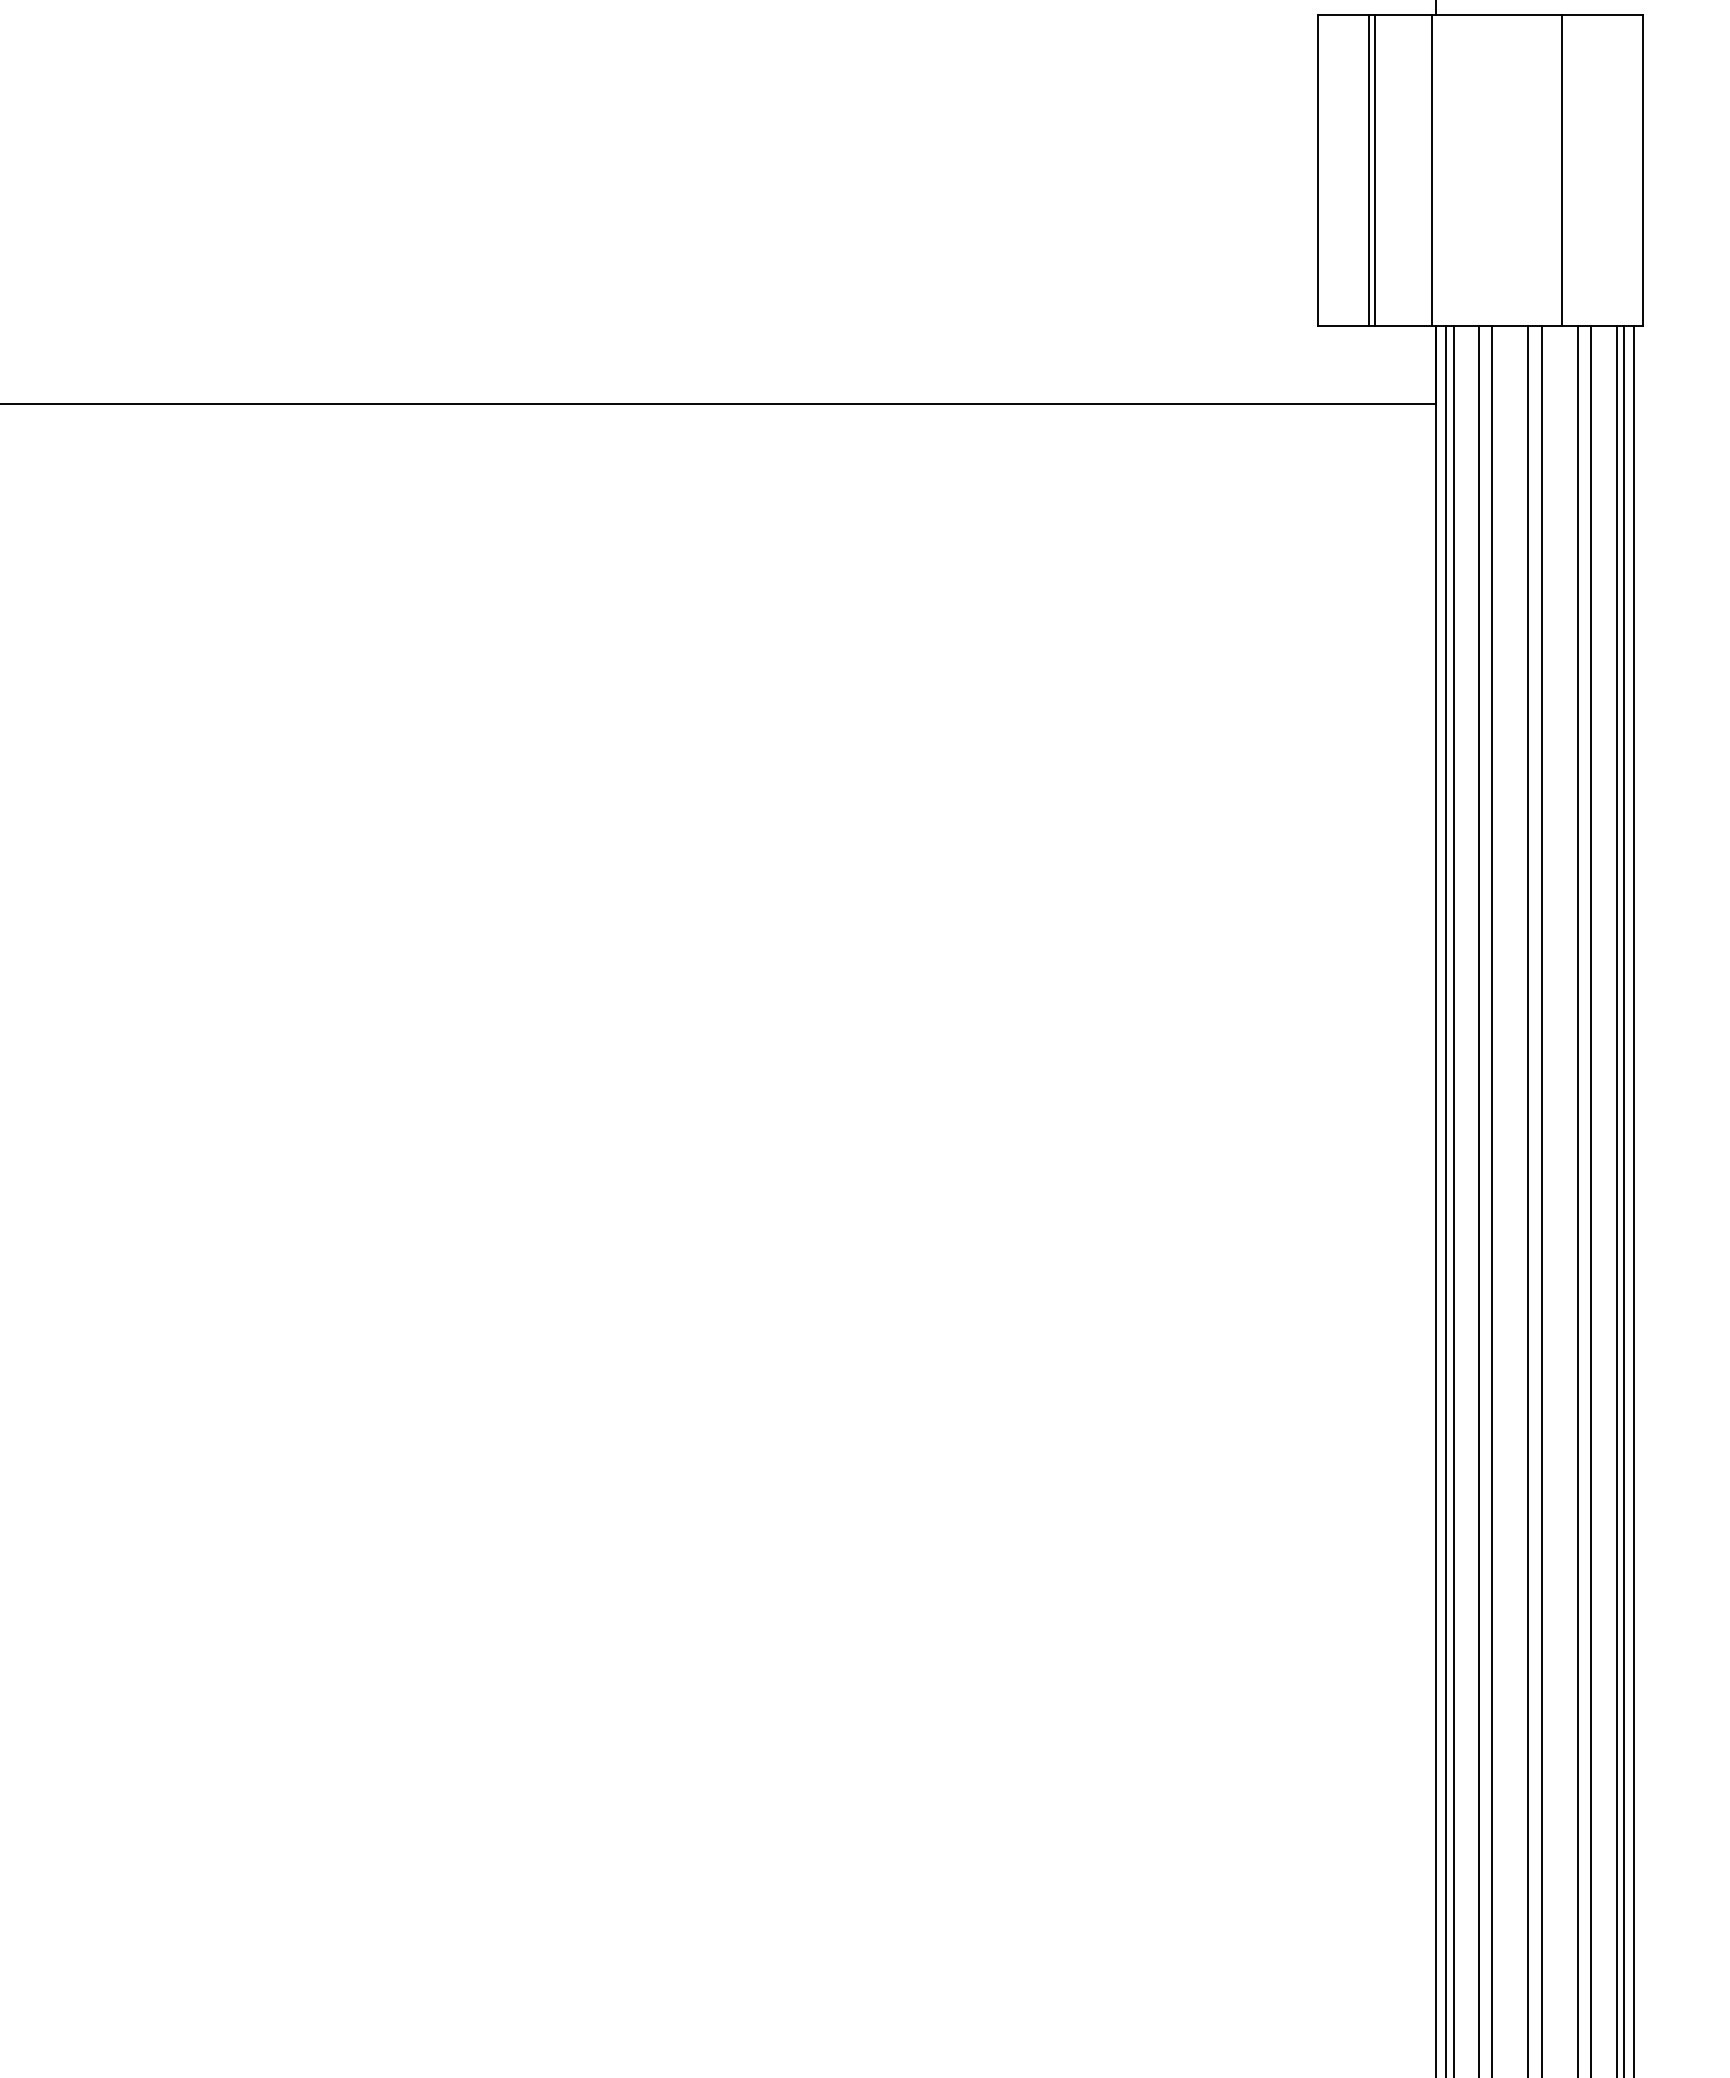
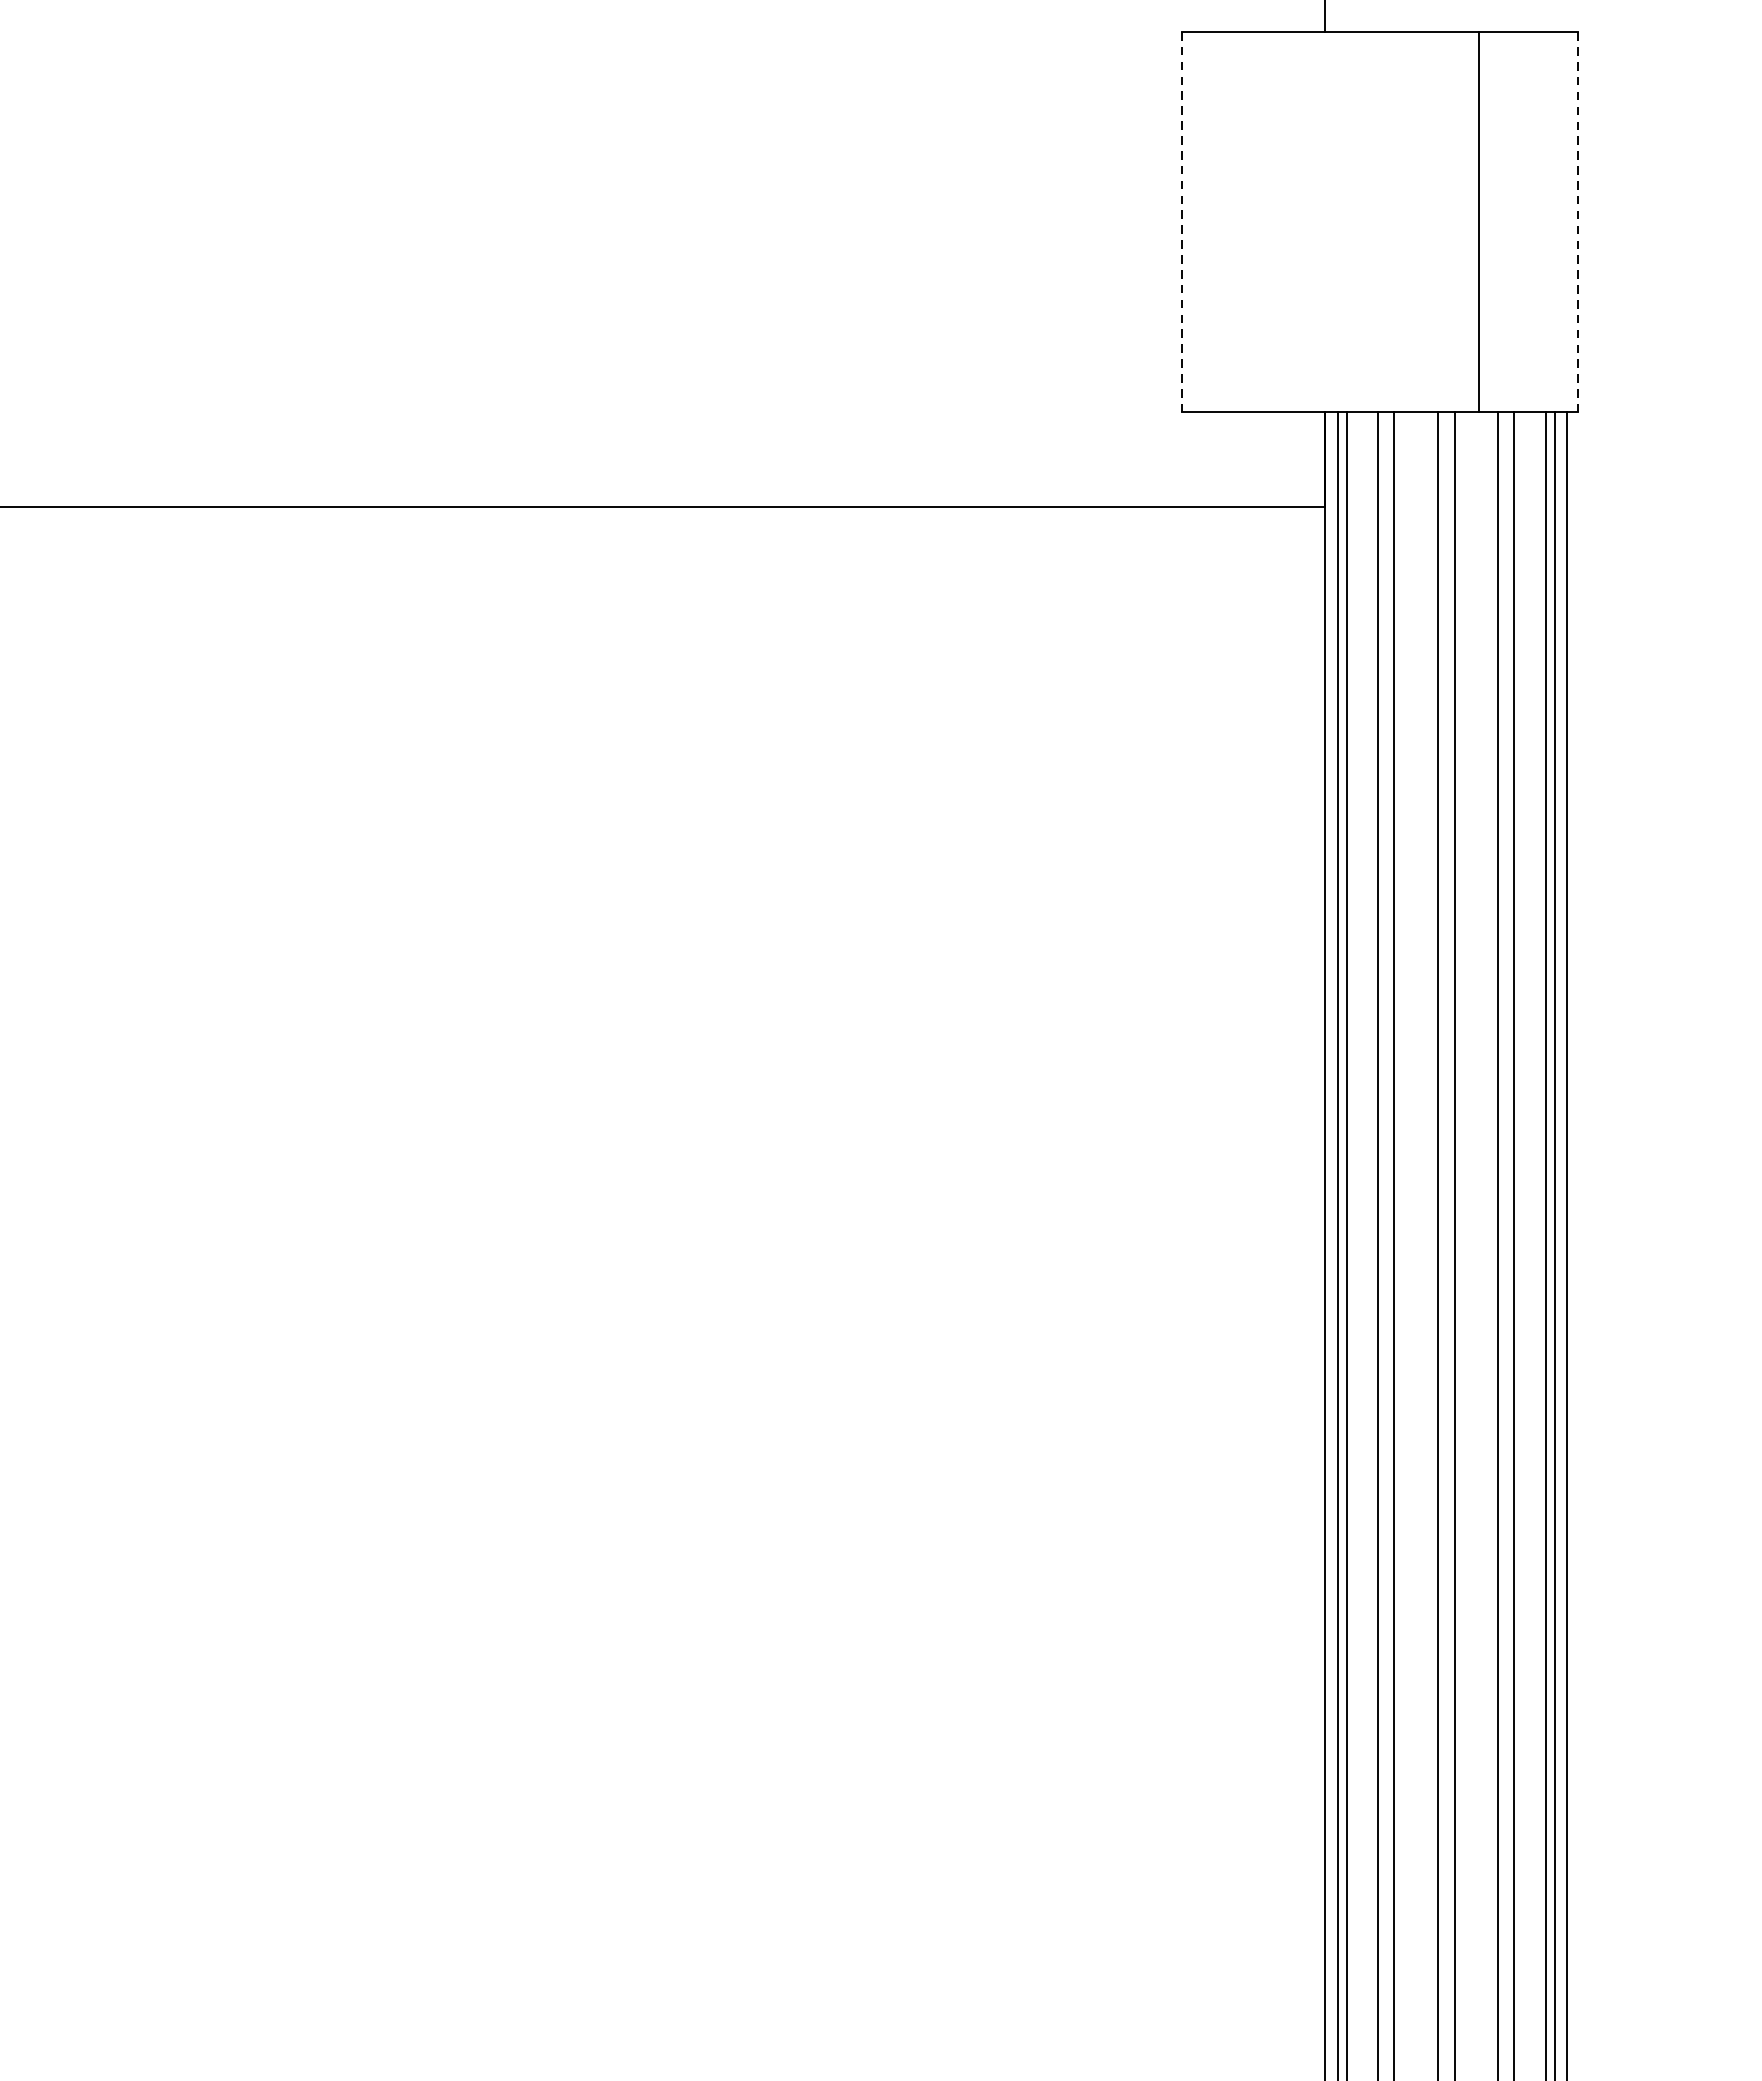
line: (1318, 170) -> (1182, 222), solid -> dashed
line: (1368, 170) -> (1243, 222), removed
line: (1375, 170) -> (1251, 222), removed
line: (1431, 170) -> (1319, 222), removed
line: (1642, 170) -> (1577, 222), solid -> dashed

